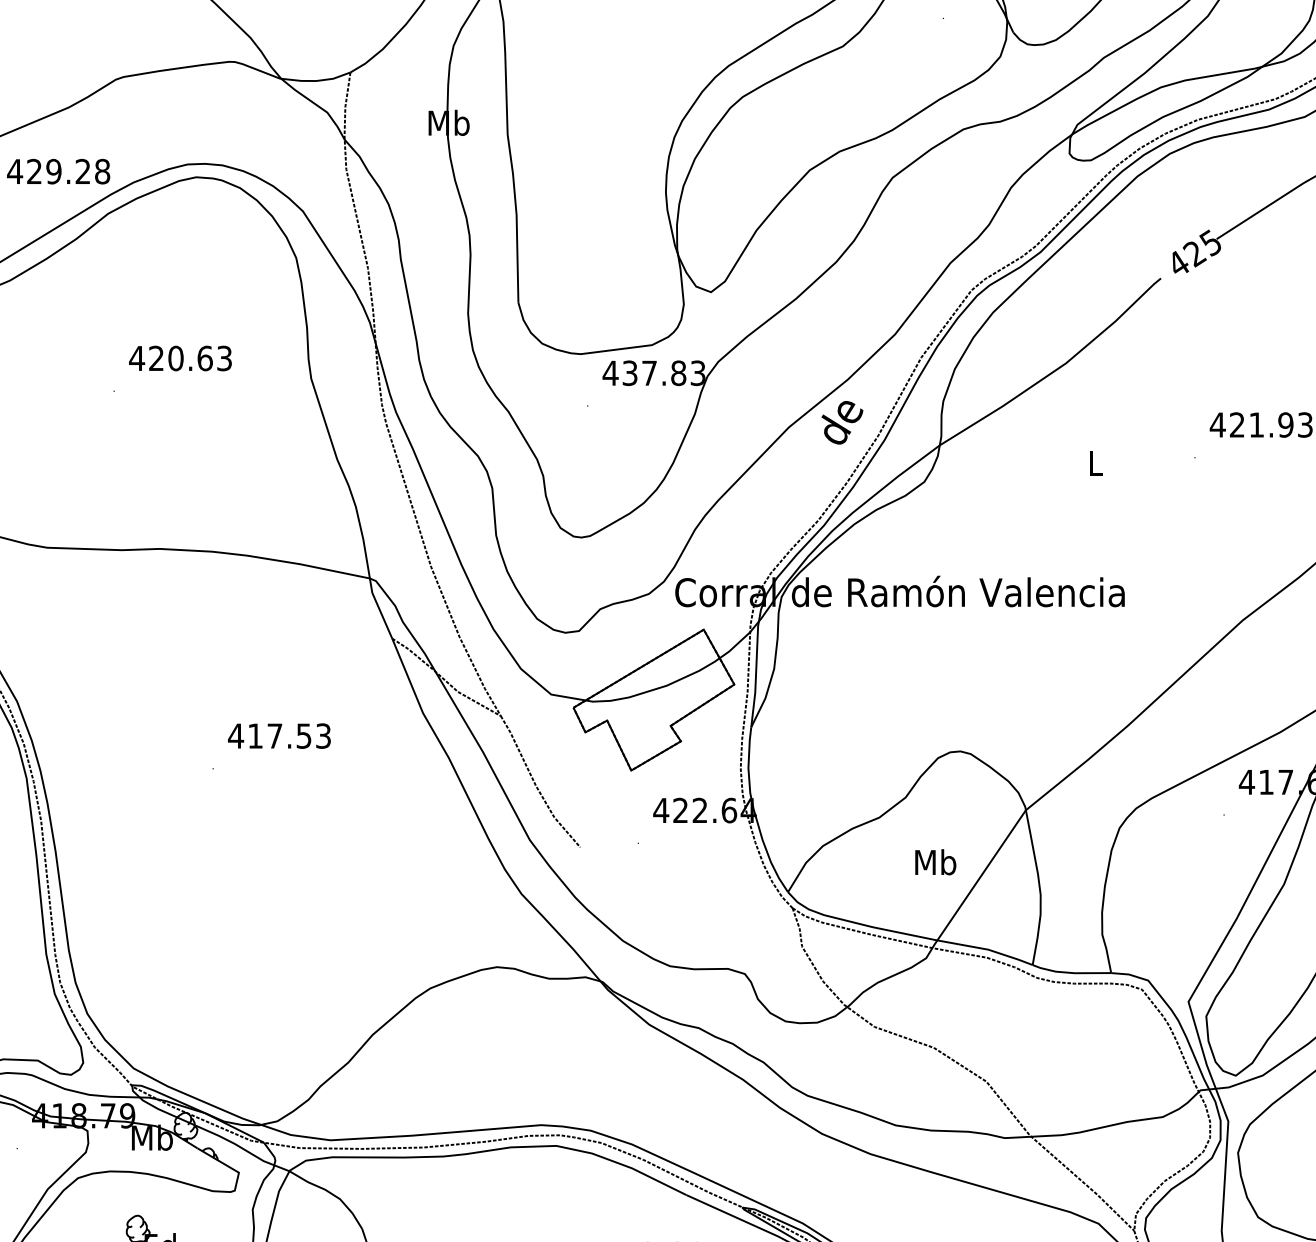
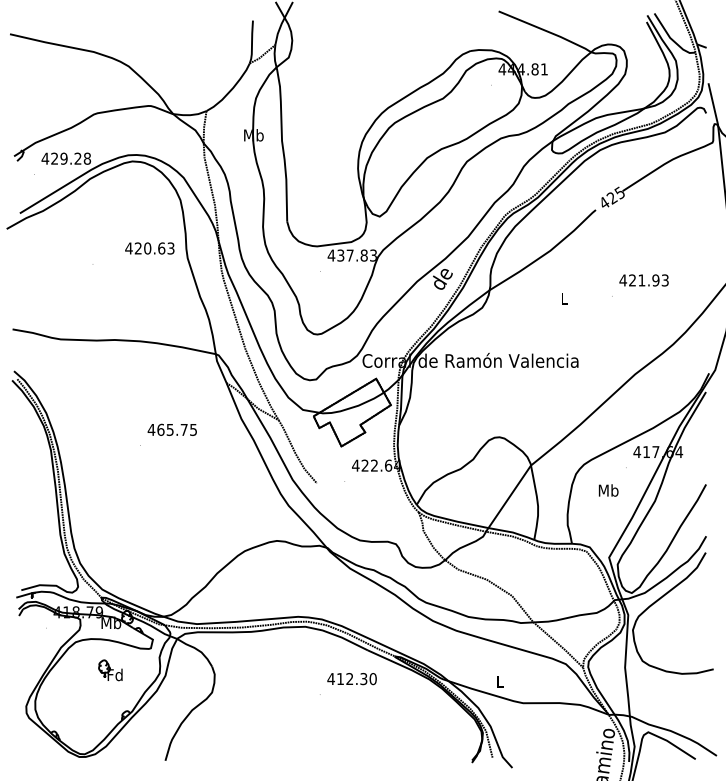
text: (179, 358) -> (149, 248), moved
text: (290, 735) -> (177, 429), 417.53 -> 465.75
text: (935, 862) -> (608, 490), moved

